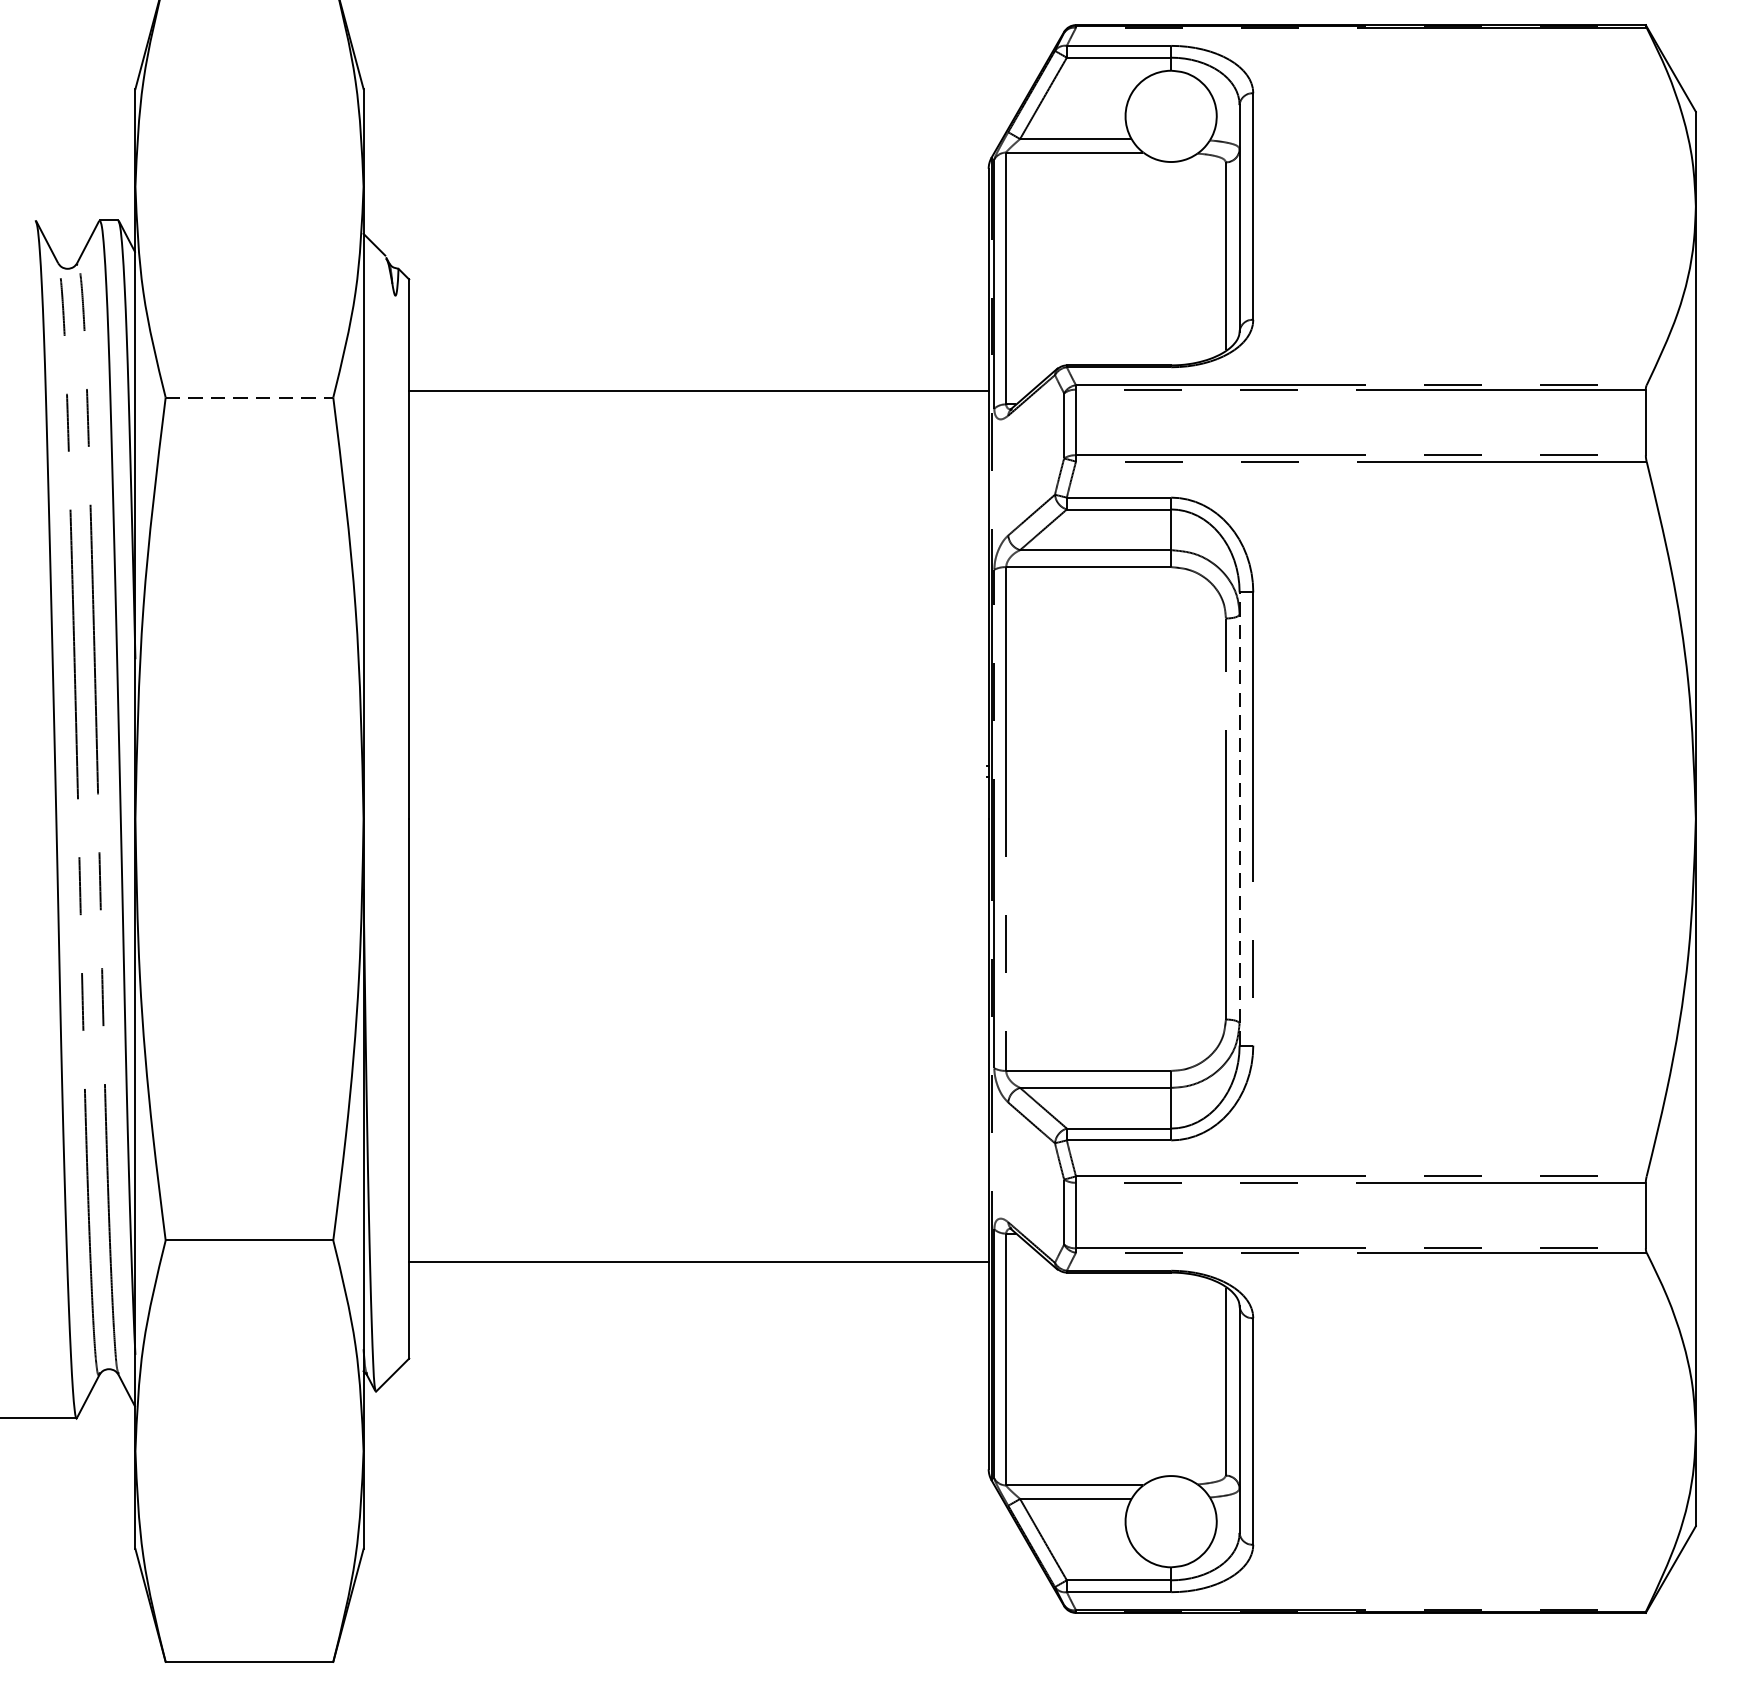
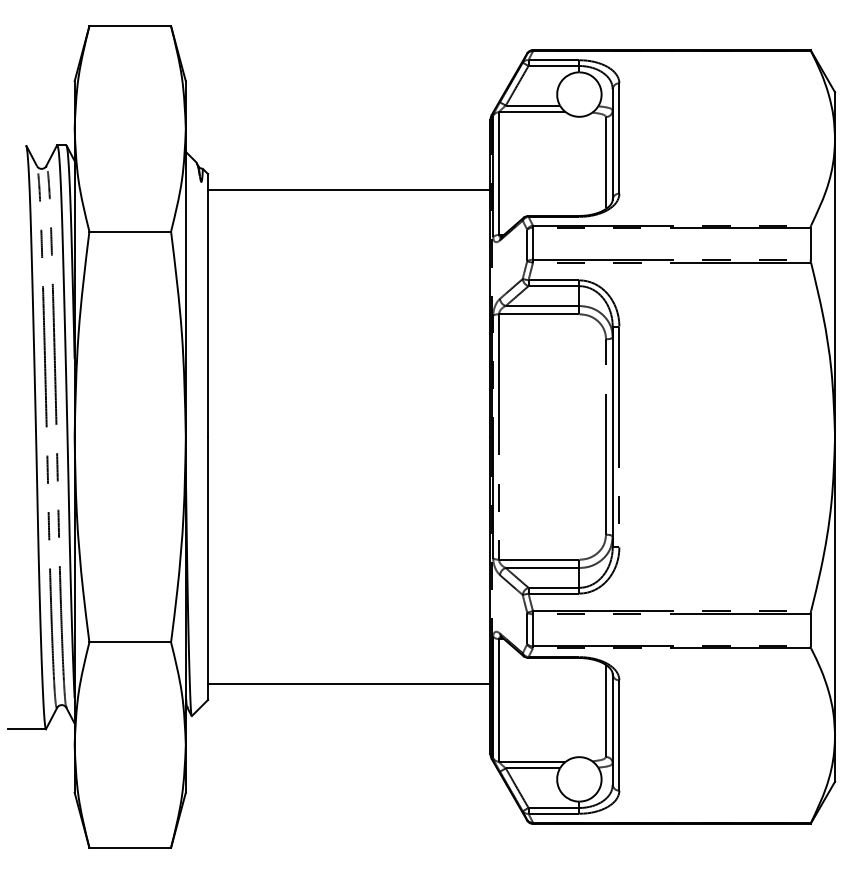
line: (699, 391) -> (349, 190), moved
line: (250, 397) -> (130, 231), dashed -> solid
line: (1239, 817) -> (612, 436), dashed -> solid
line: (699, 1261) -> (349, 683), moved

